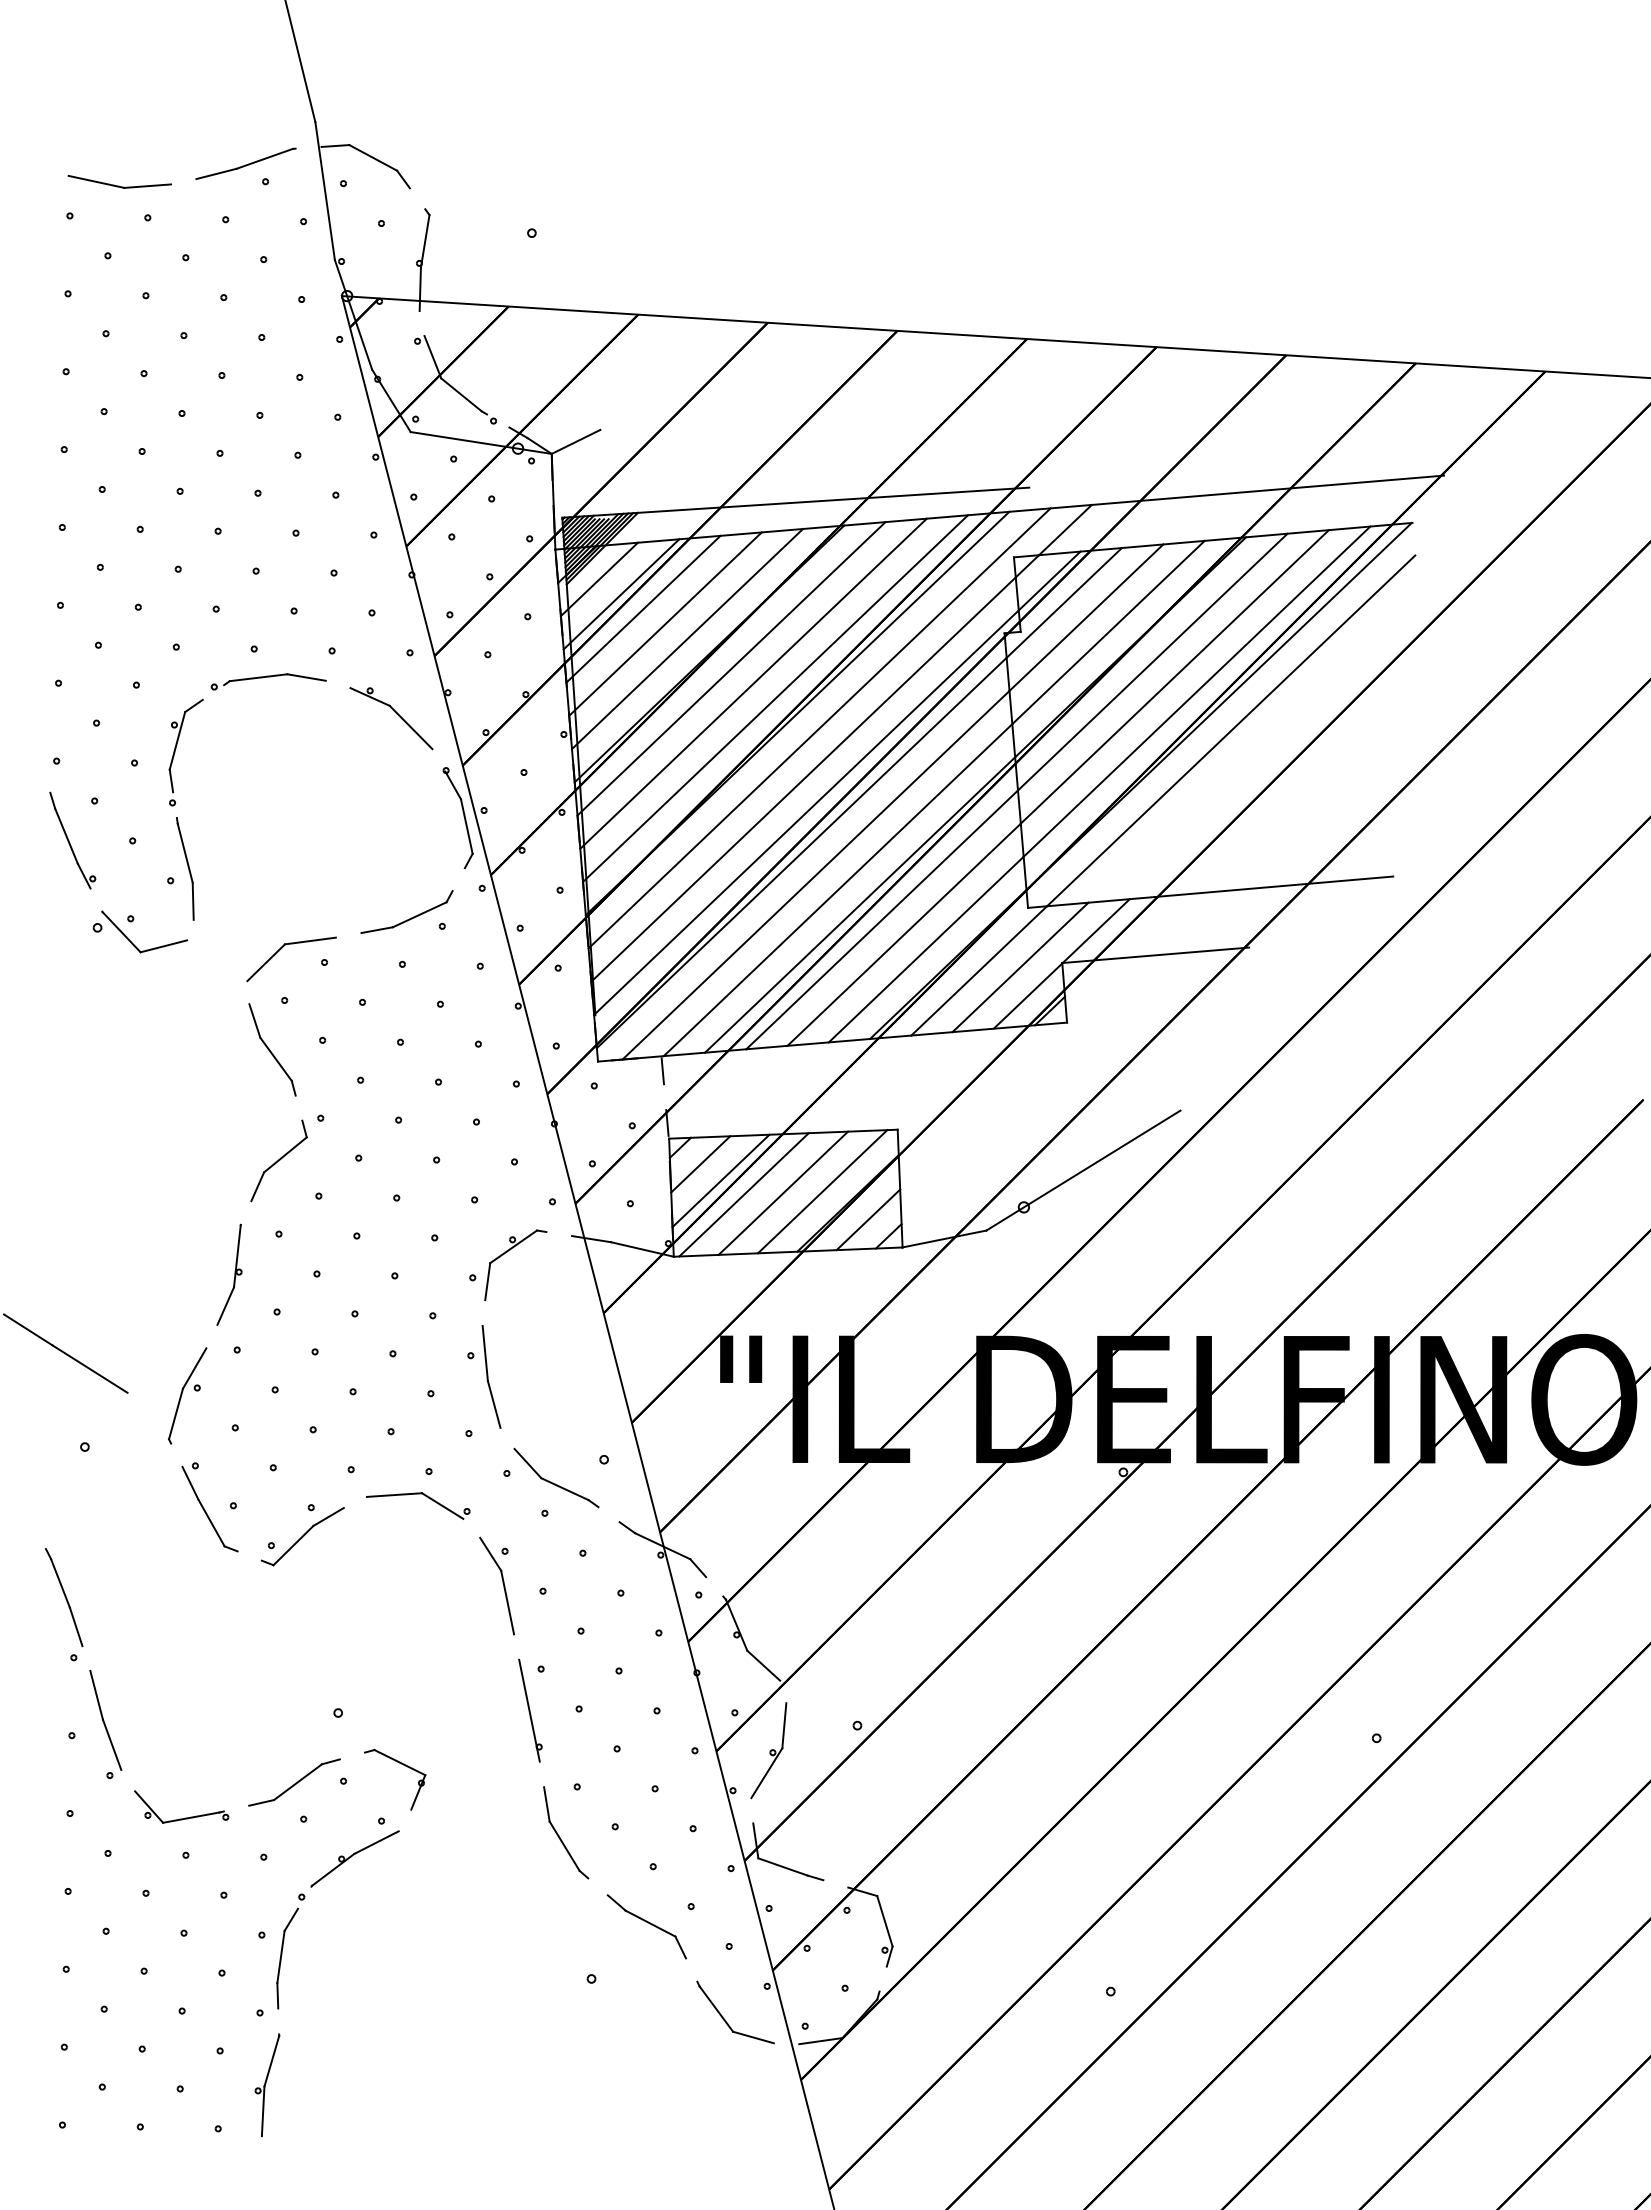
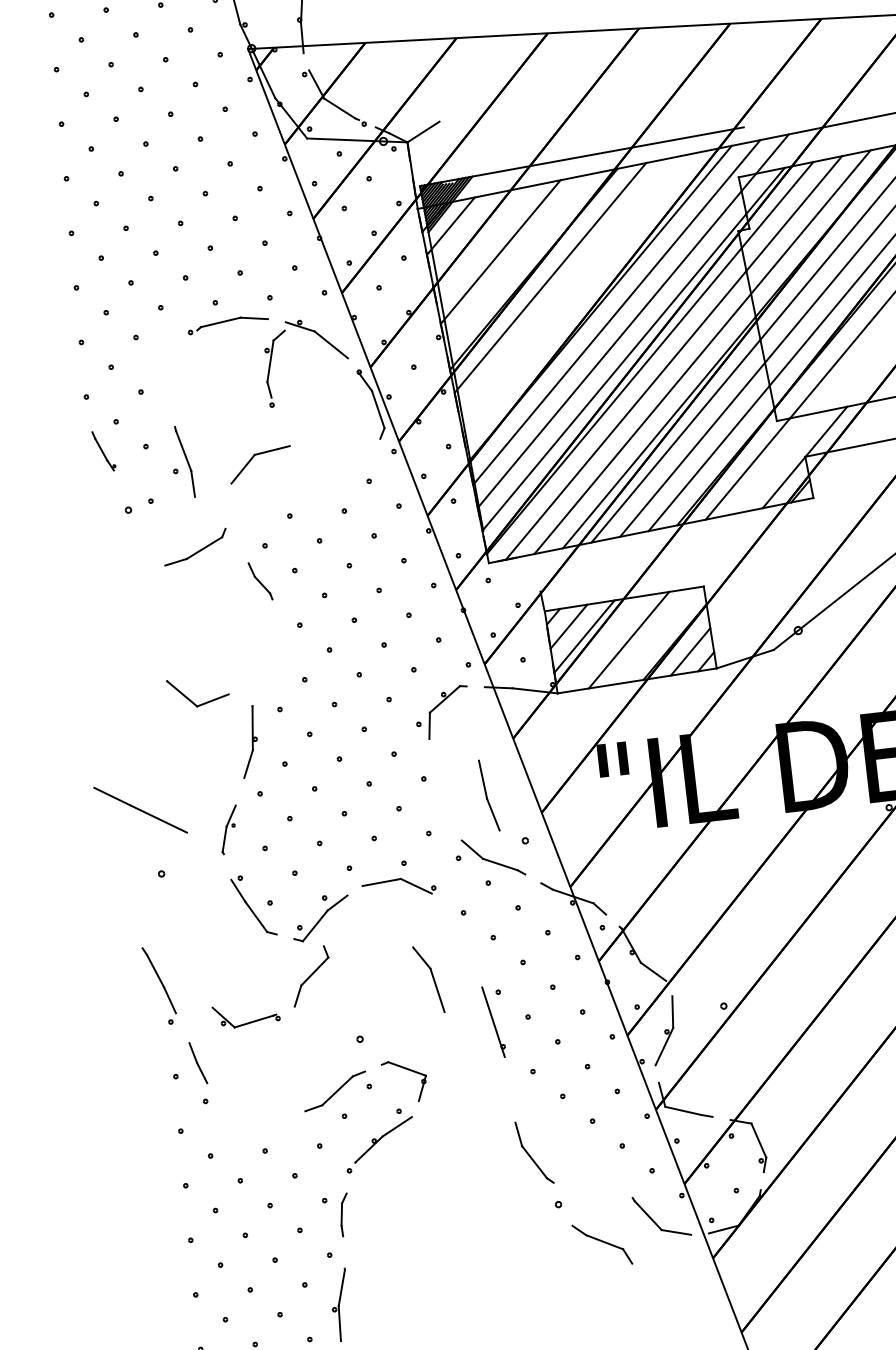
line: (621, 594) -> (467, 234), removed
line: (643, 608) -> (484, 242), removed
line: (687, 638) -> (517, 260), removed
line: (753, 683) -> (566, 286), removed
line: (775, 698) -> (583, 295), removed
part: (176, 749) -> (270, 367), moved
part: (72, 840) -> (103, 451), size x0.6
part: (409, 918) -> (197, 551), moved
part: (132, 942) -> (190, 700), moved
part: (281, 949) -> (252, 458), moved
line: (1020, 967) -> (776, 463), removed
part: (272, 1049) -> (260, 581), size x0.6
line: (662, 1071) -> (534, 564), removed
part: (278, 1160) -> (310, 976), moved
line: (822, 1191) -> (656, 635), removed
line: (743, 1194) -> (601, 644), removed
part: (491, 1376) -> (489, 795), moved
part: (187, 1395) -> (229, 829), size x0.7
part: (502, 1583) -> (432, 977), moved
part: (105, 1719) -> (198, 1062), size x0.6
part: (185, 1817) -> (249, 1021), moved
part: (559, 1835) -> (530, 1155), moved
part: (646, 1926) -> (602, 1244), moved
part: (287, 1958) -> (344, 1214), size x0.6

